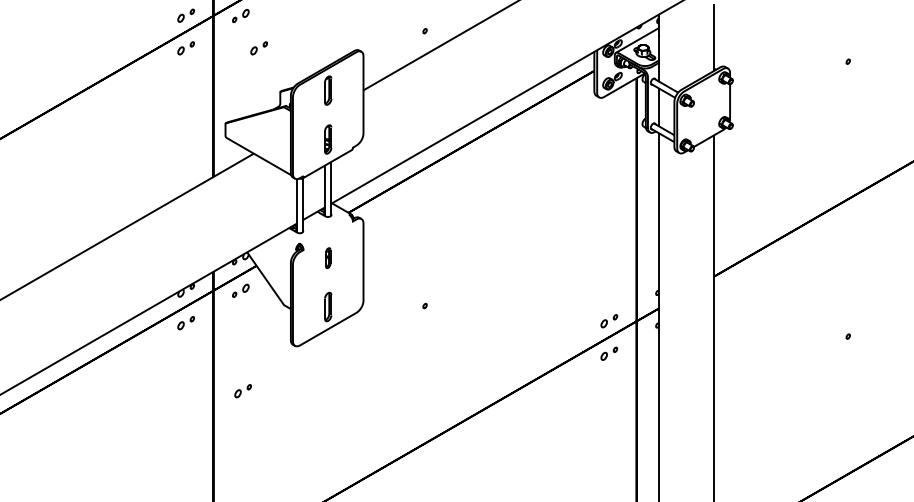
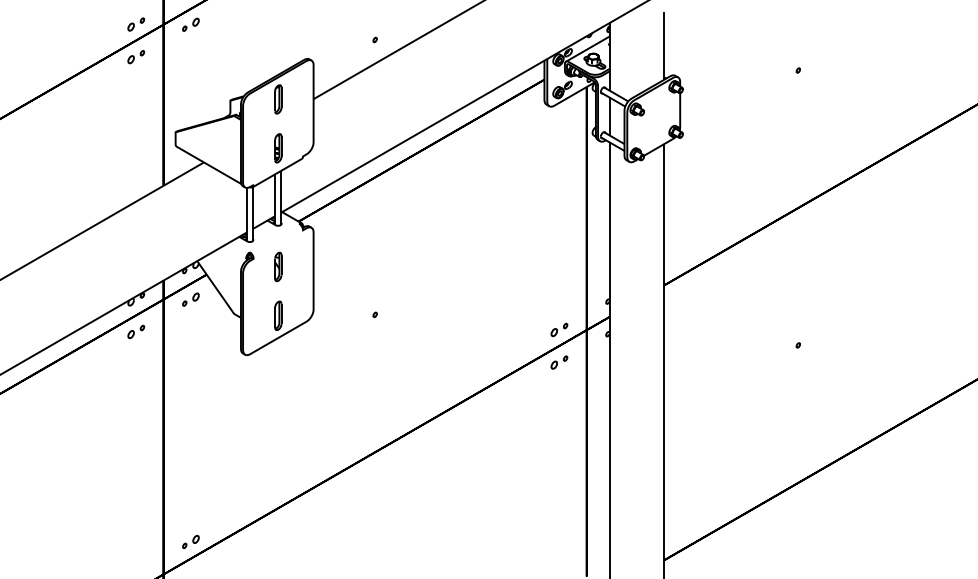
part: (259, 48) -> (209, 57), removed
part: (328, 257) -> (278, 266), size x1.43
part: (243, 390) -> (193, 399), removed

